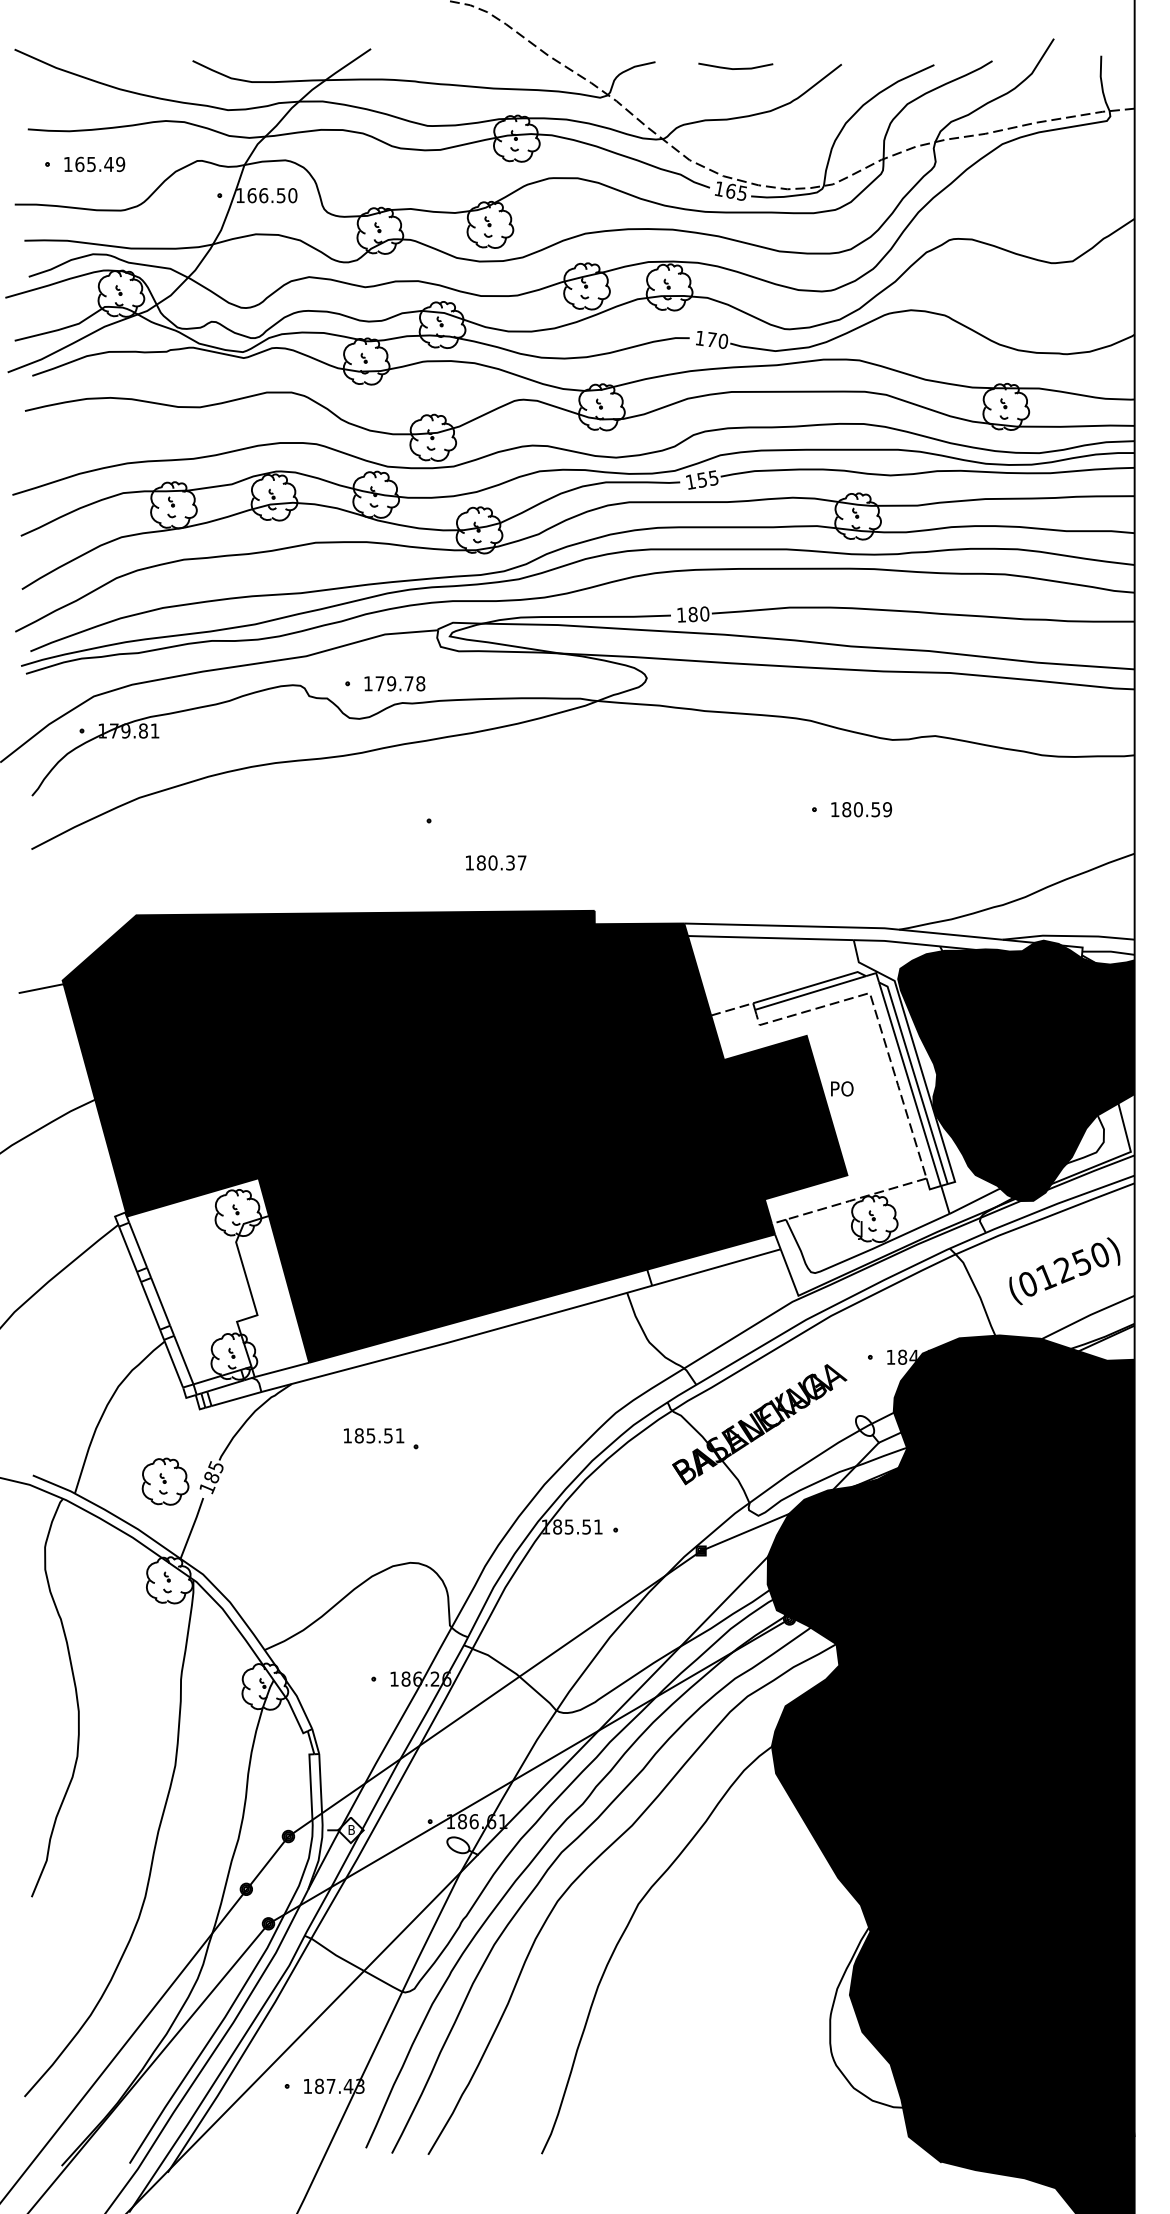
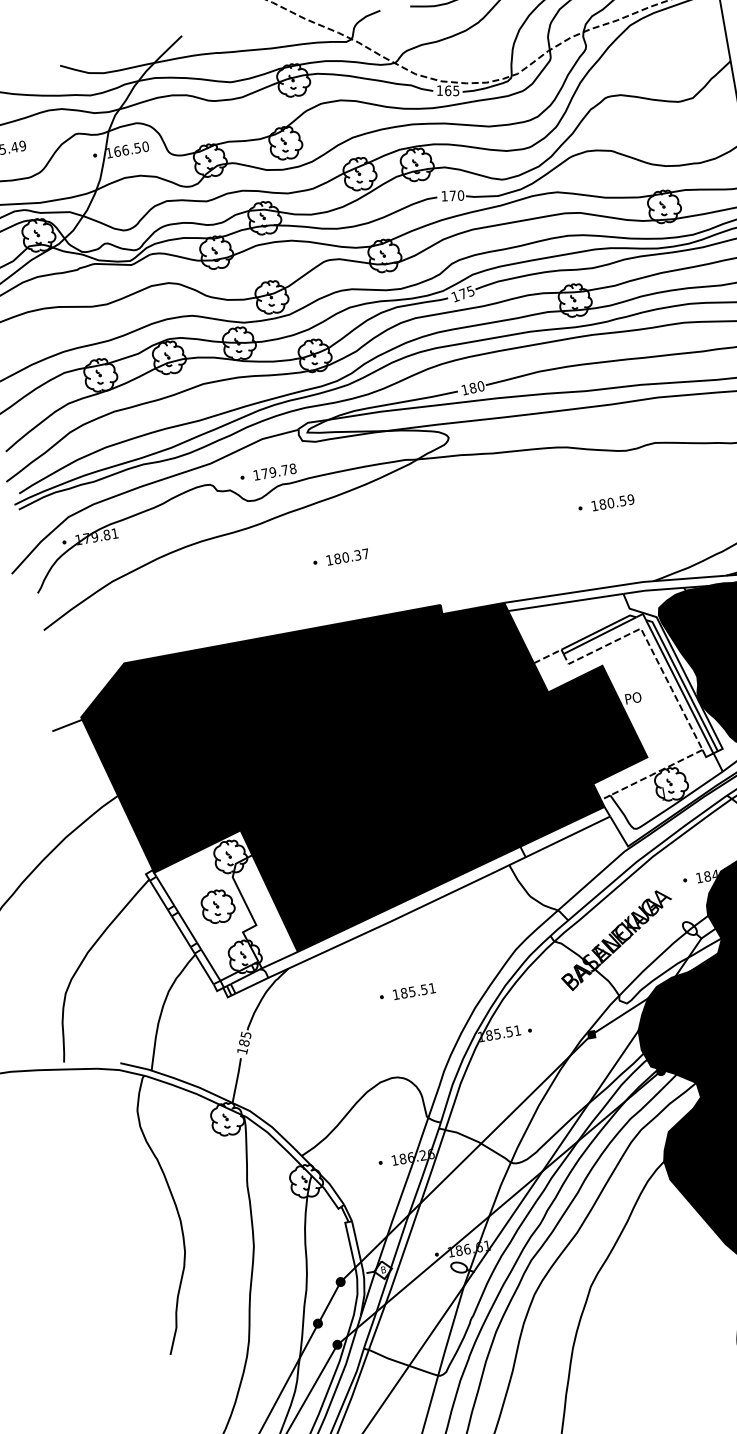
text: (701, 479) -> (462, 293), 155 -> 175
text: (496, 862) -> (348, 556), moved
text: (374, 1435) -> (414, 991), moved
part: (165, 1481) -> (218, 906), moved

